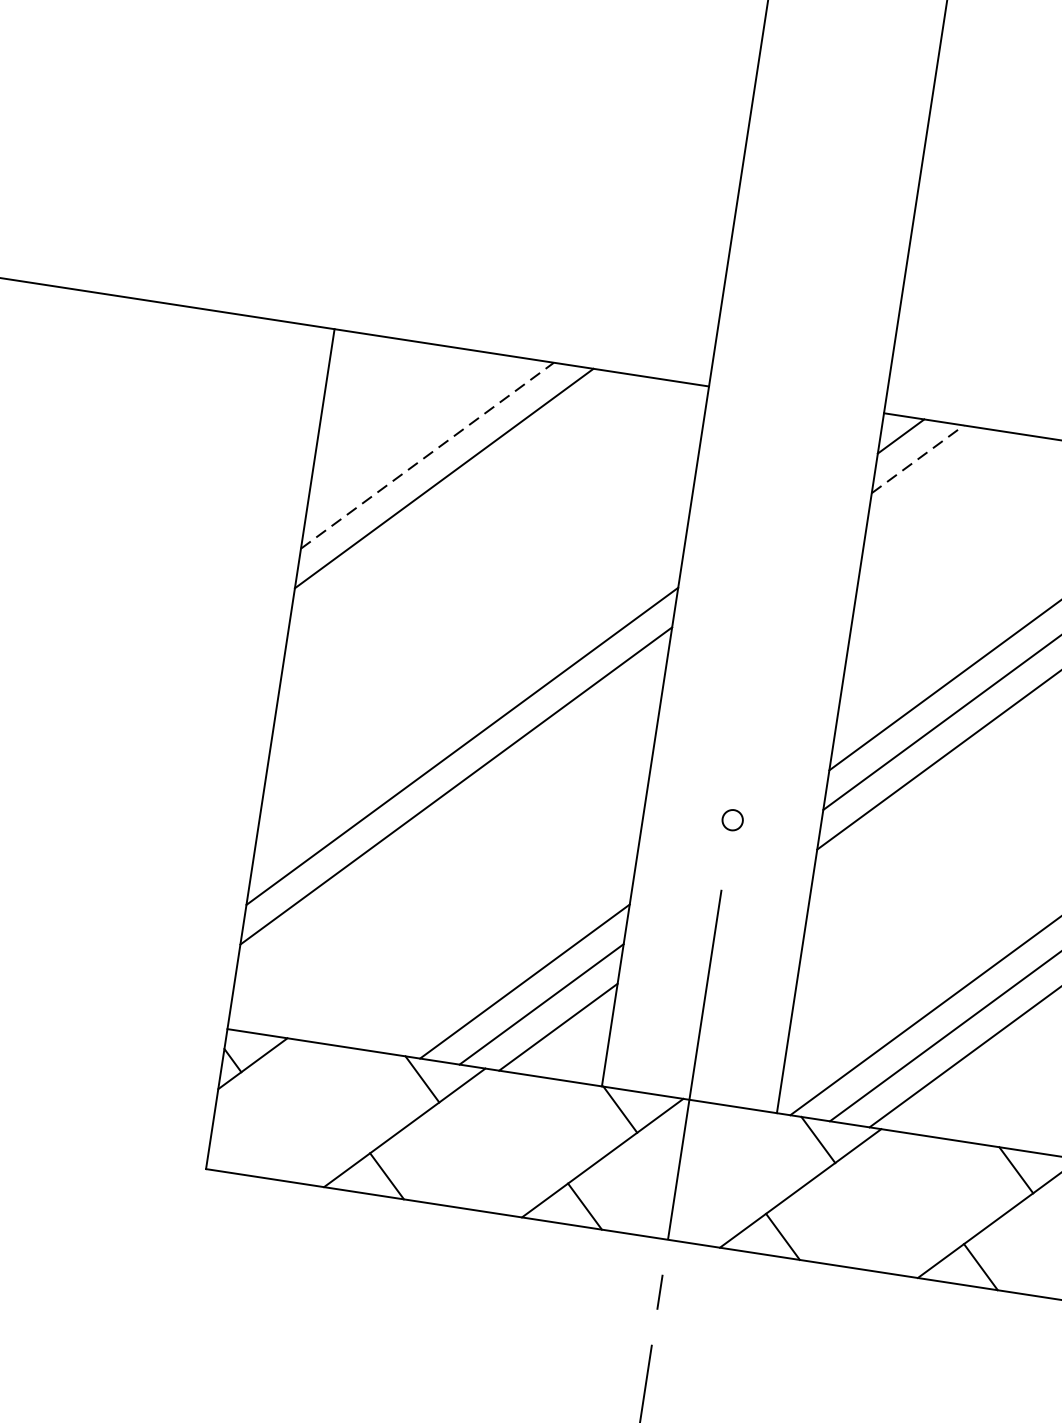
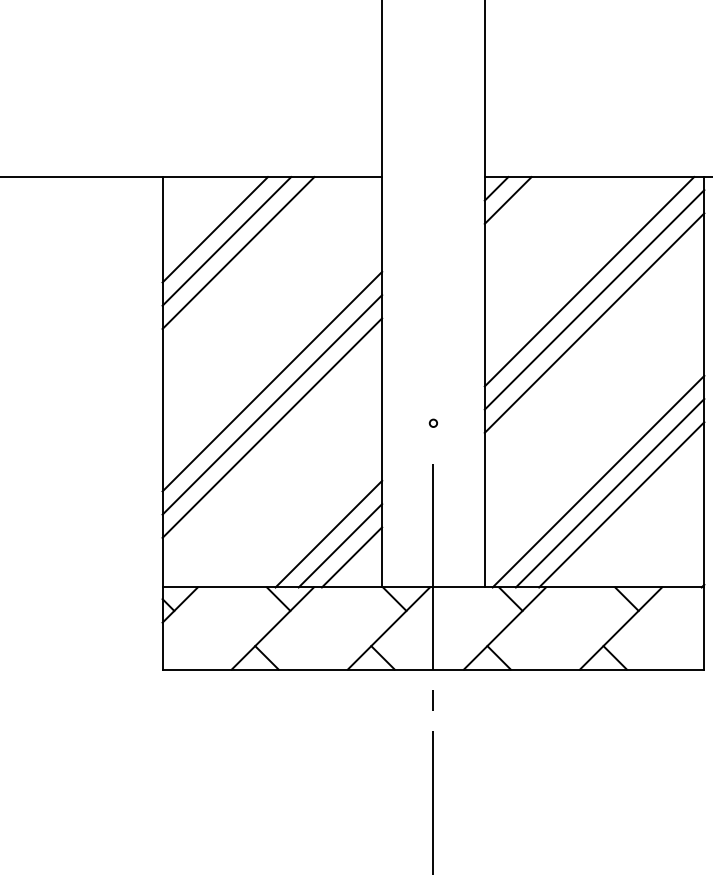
line: (409, 432) -> (214, 229), added
line: (426, 455) -> (226, 241), dashed -> solid
line: (918, 459) -> (508, 200), dashed -> solid
line: (468, 706) -> (272, 381), added
circle: (730, 818) -> (432, 422), size x0.62

